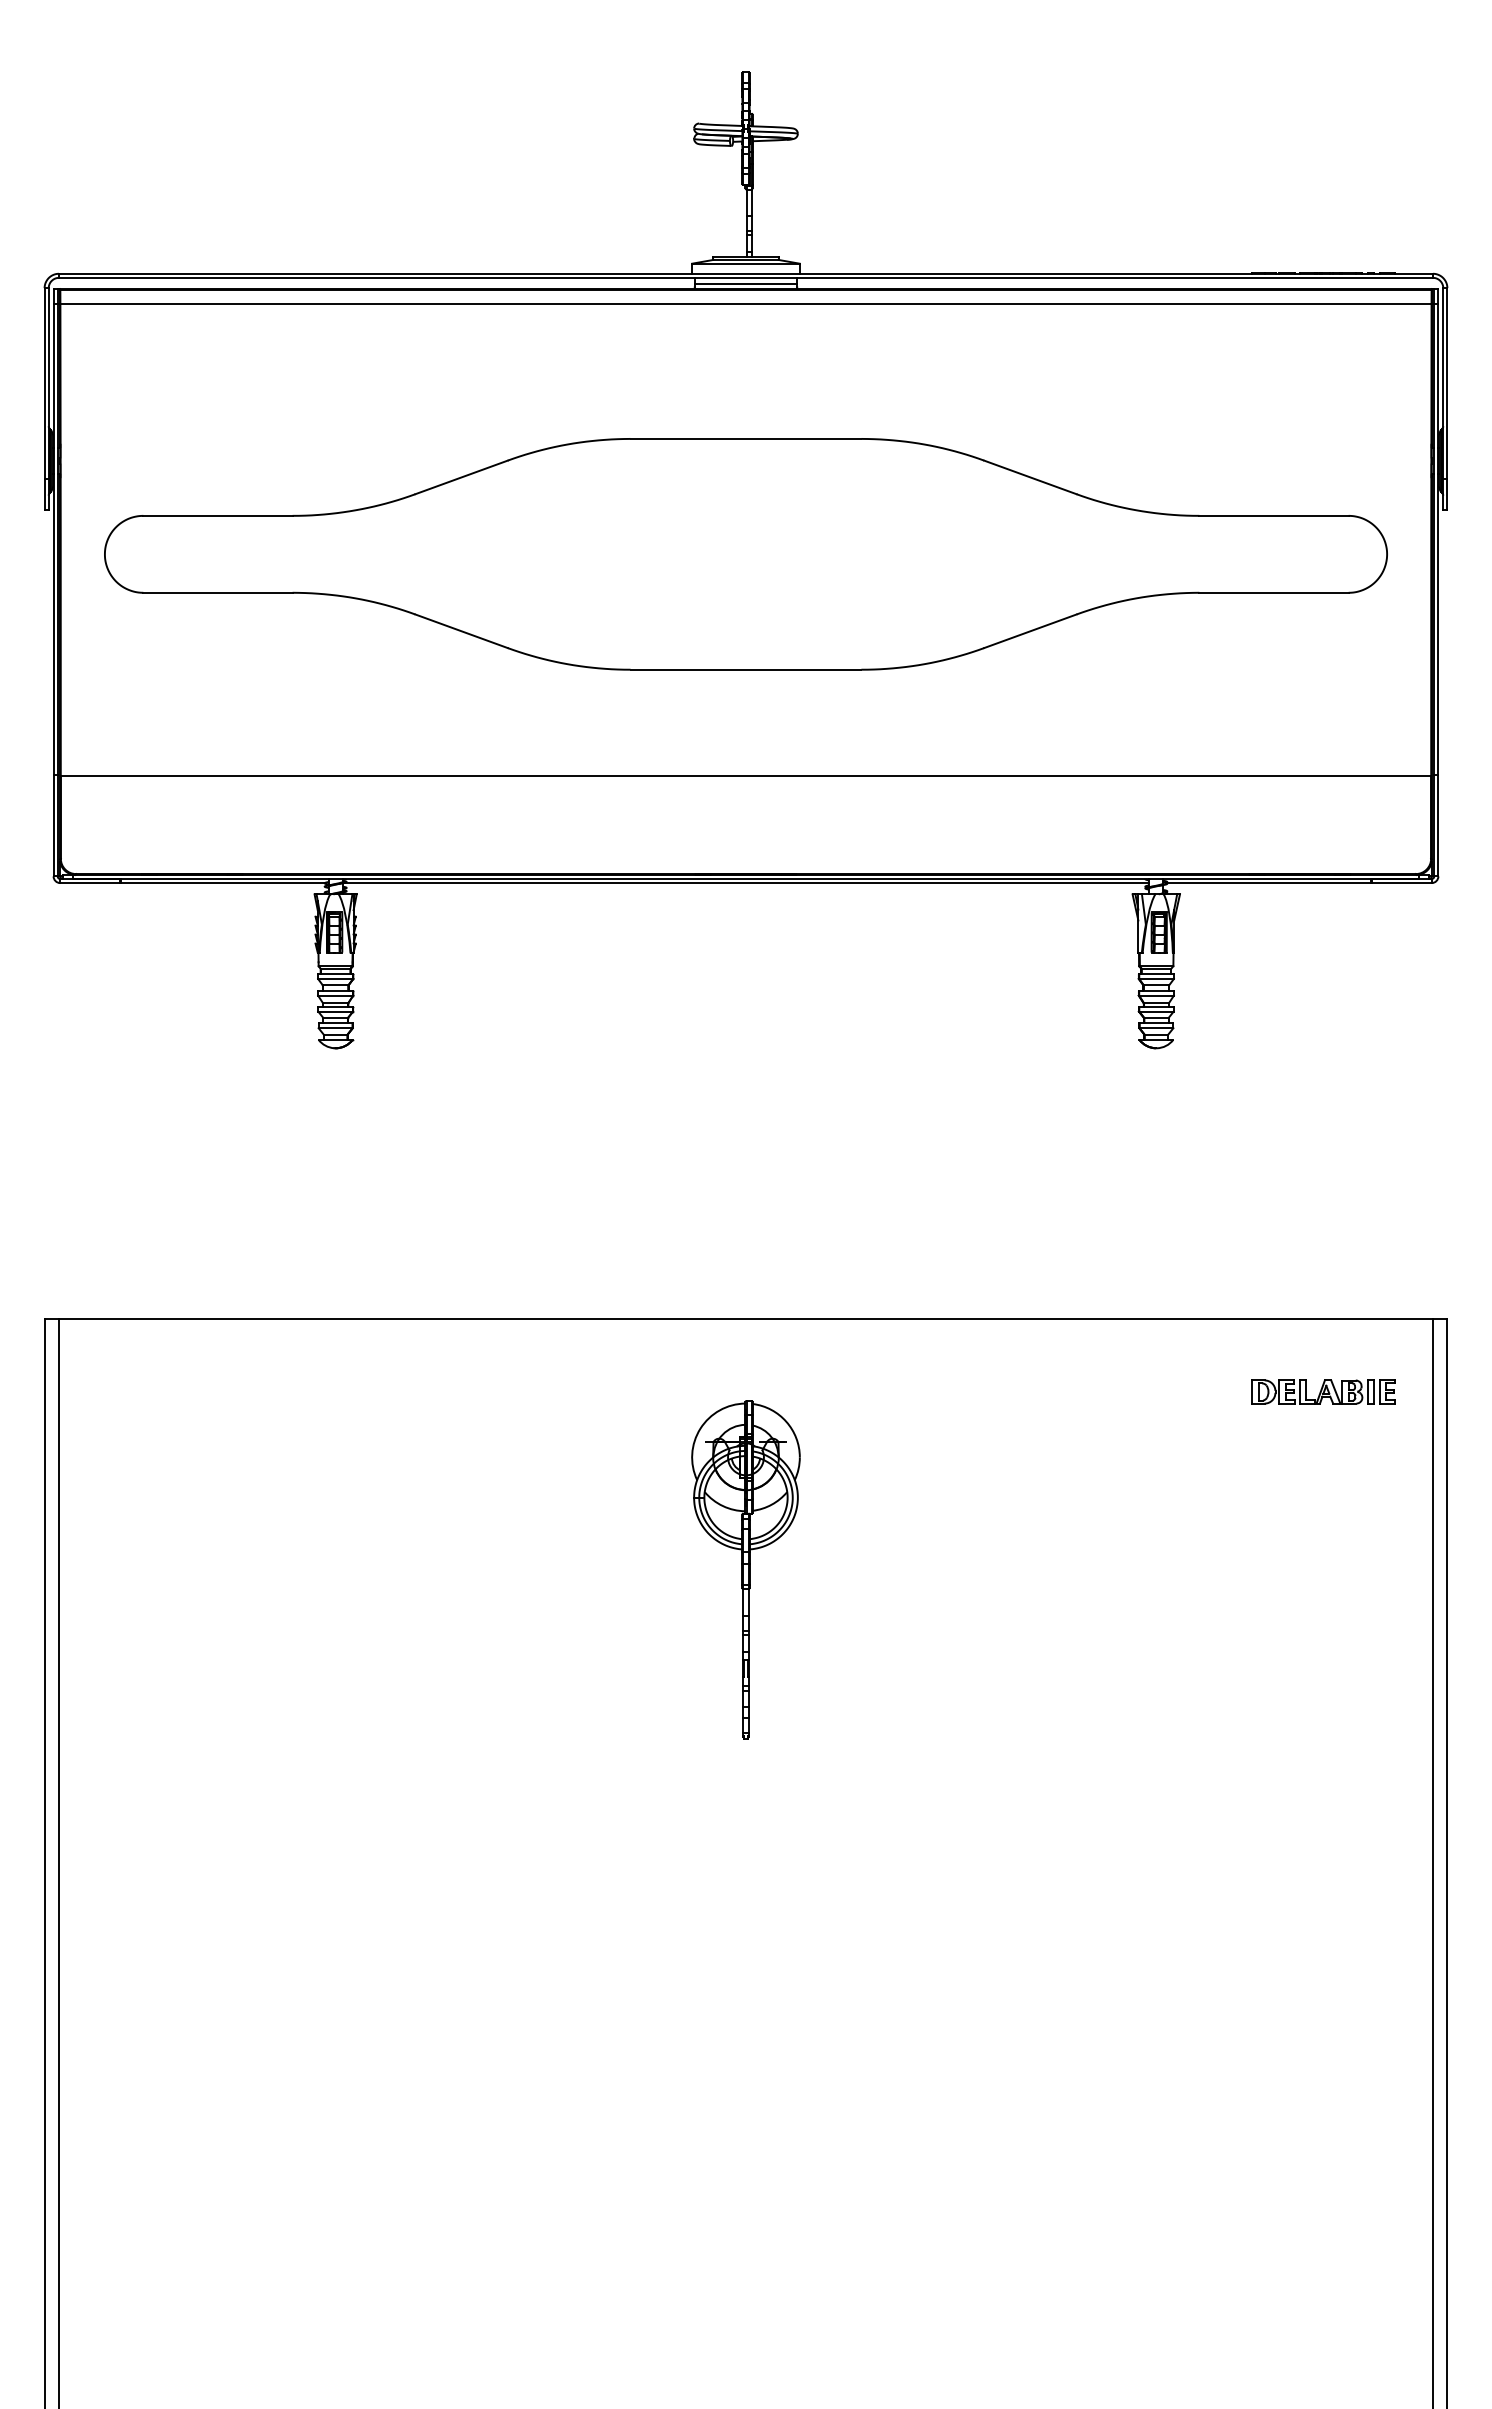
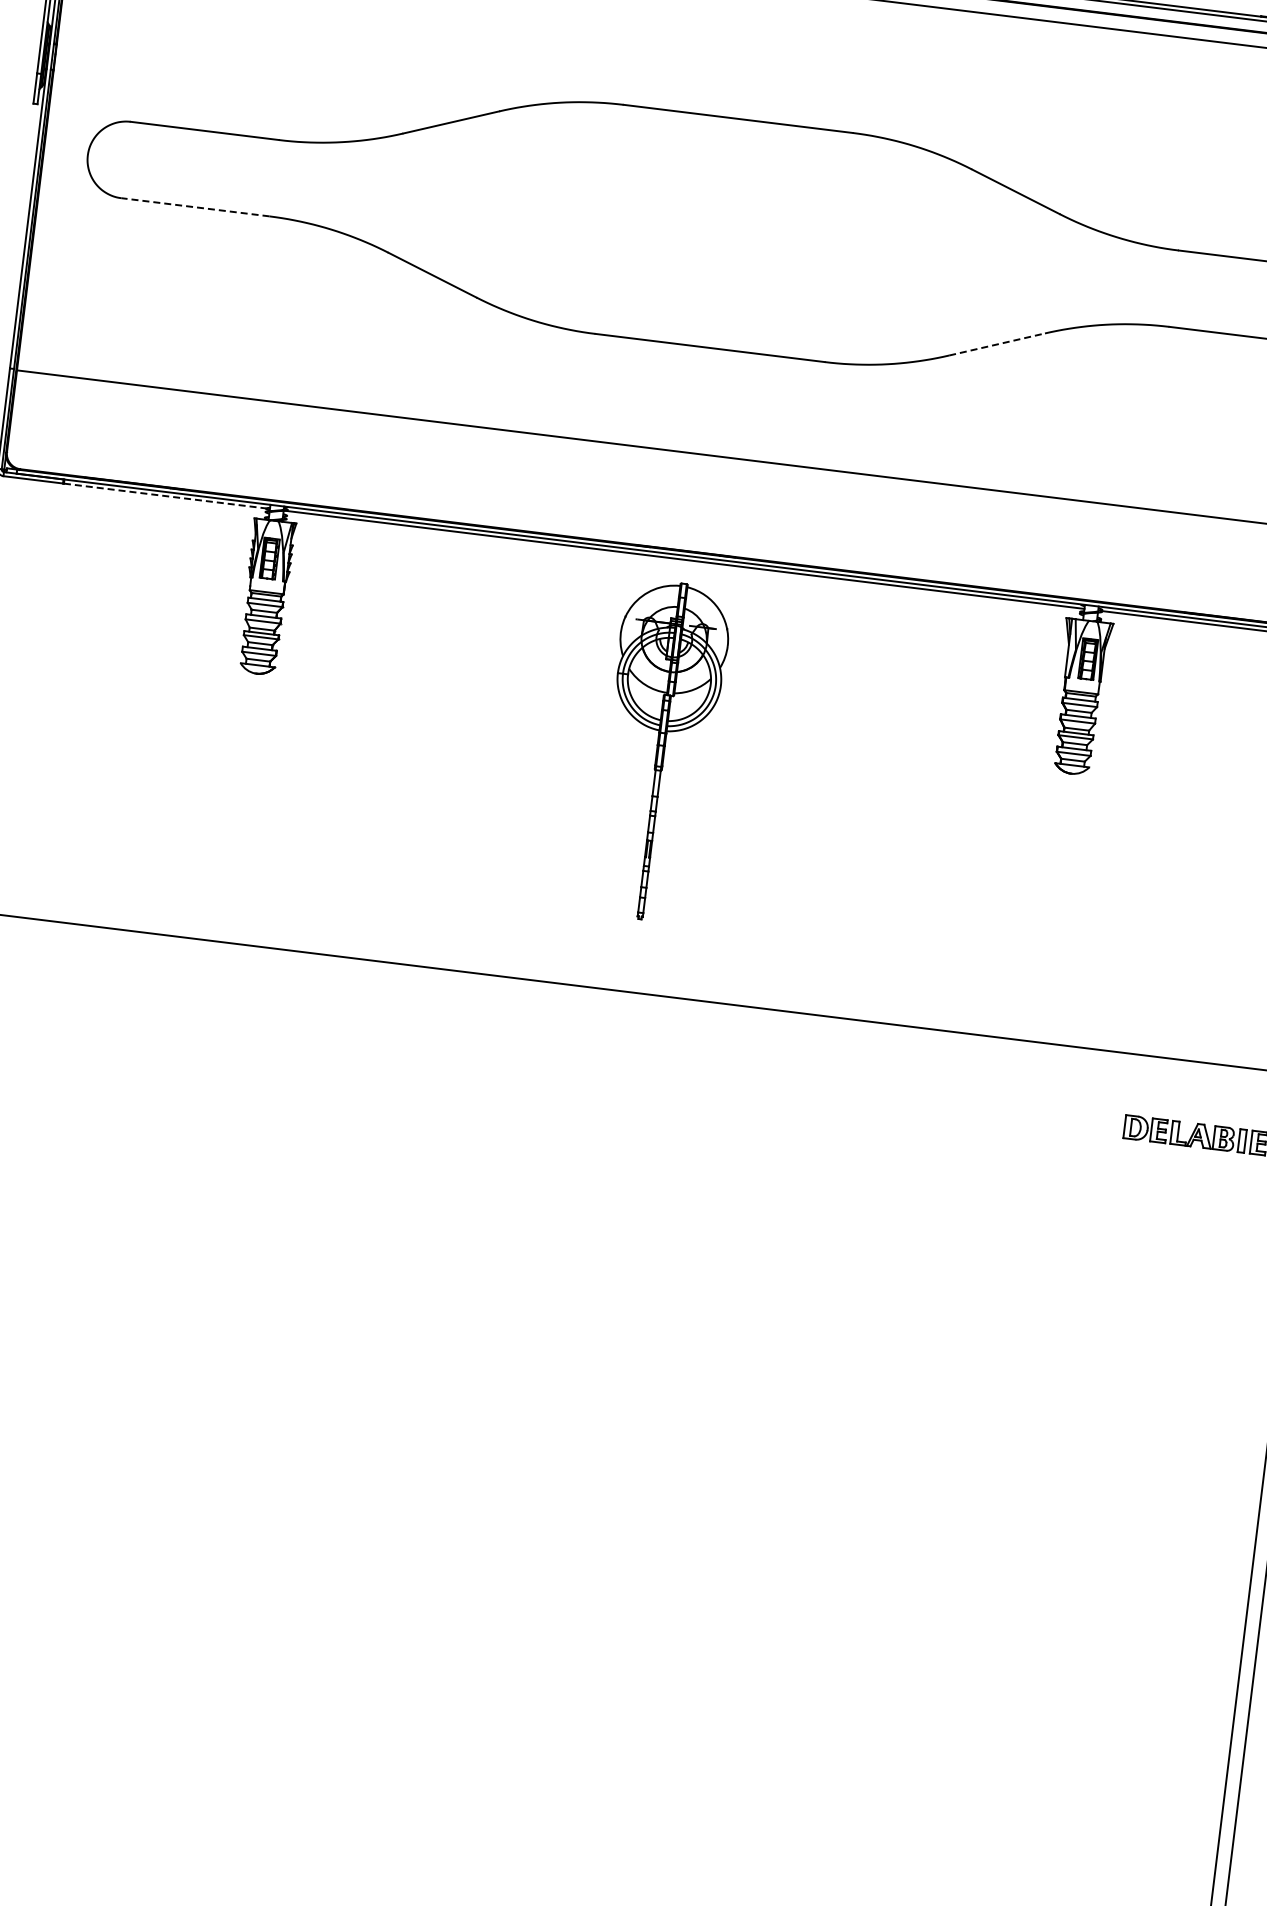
line: (217, 592) -> (194, 206), solid -> dashed
line: (1030, 631) -> (997, 344), solid -> dashed
line: (223, 883) -> (165, 496), solid -> dashed
part: (745, 1569) -> (660, 750), moved

